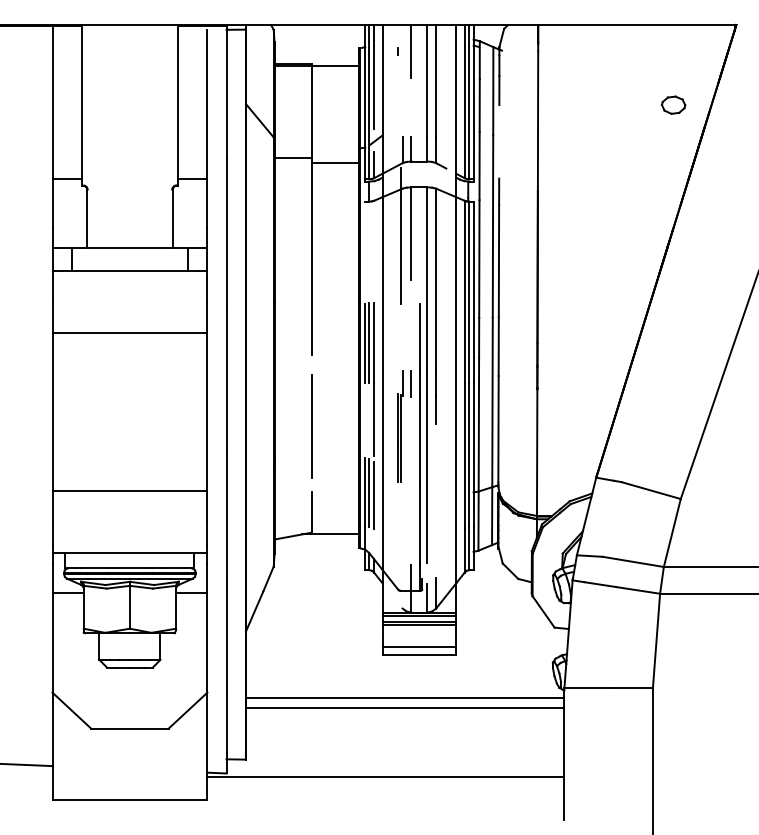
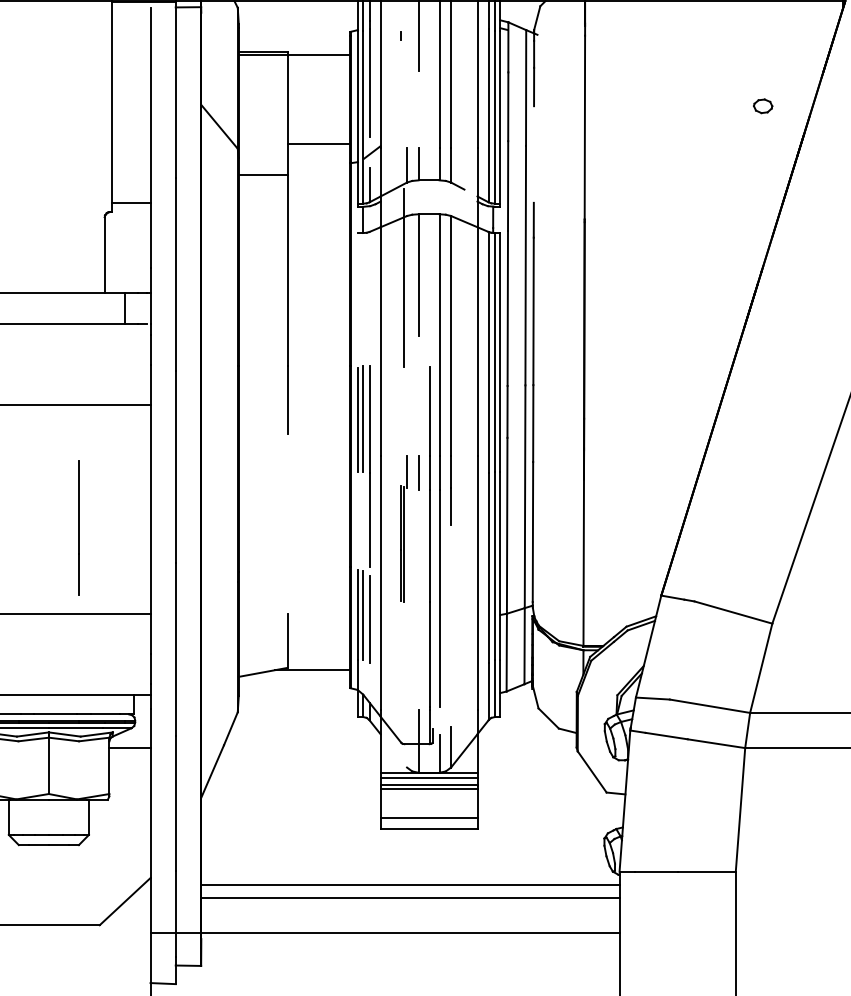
part: (673, 104) -> (762, 105), size x0.6
line: (335, 162) -> (318, 143), moved
line: (311, 426) -> (78, 528), moved
line: (385, 777) -> (384, 932), moved

